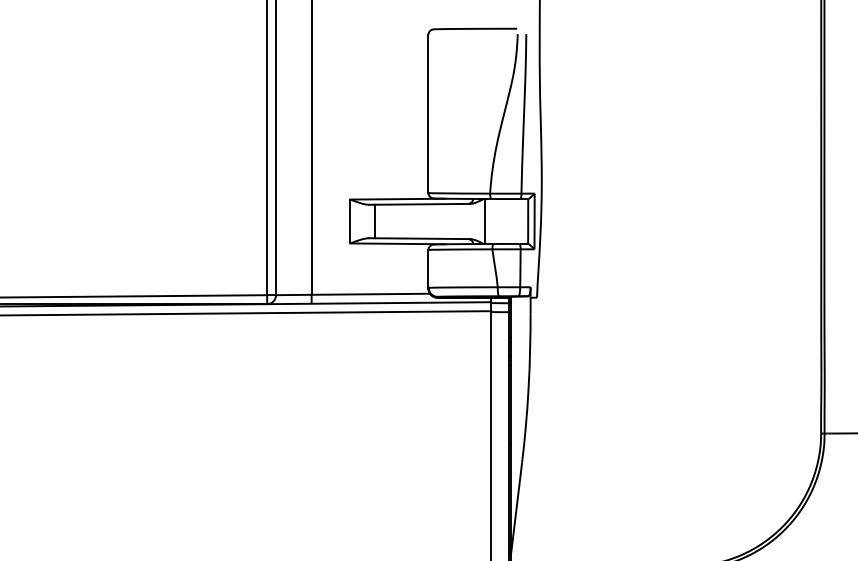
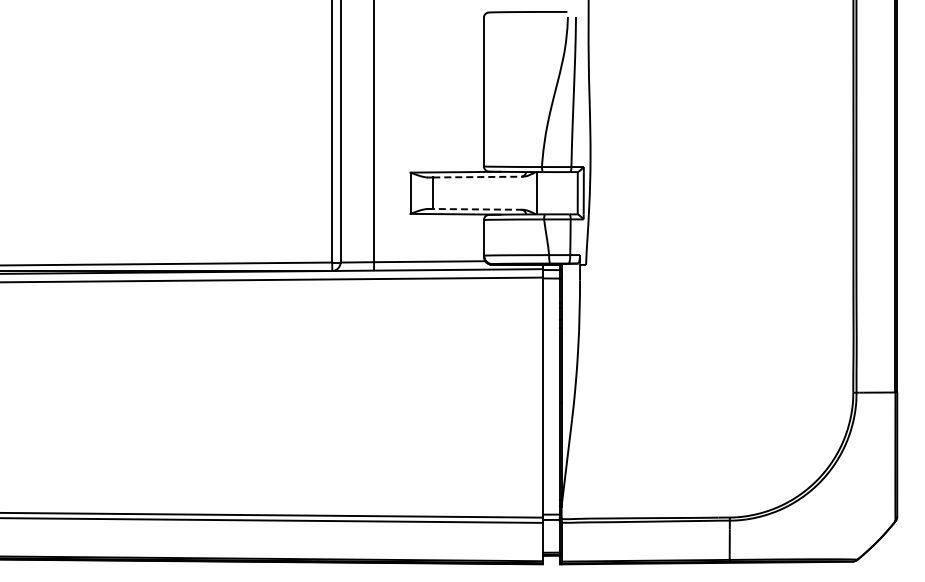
line: (422, 204) -> (478, 177), solid -> dashed
line: (422, 238) -> (478, 209), solid -> dashed

